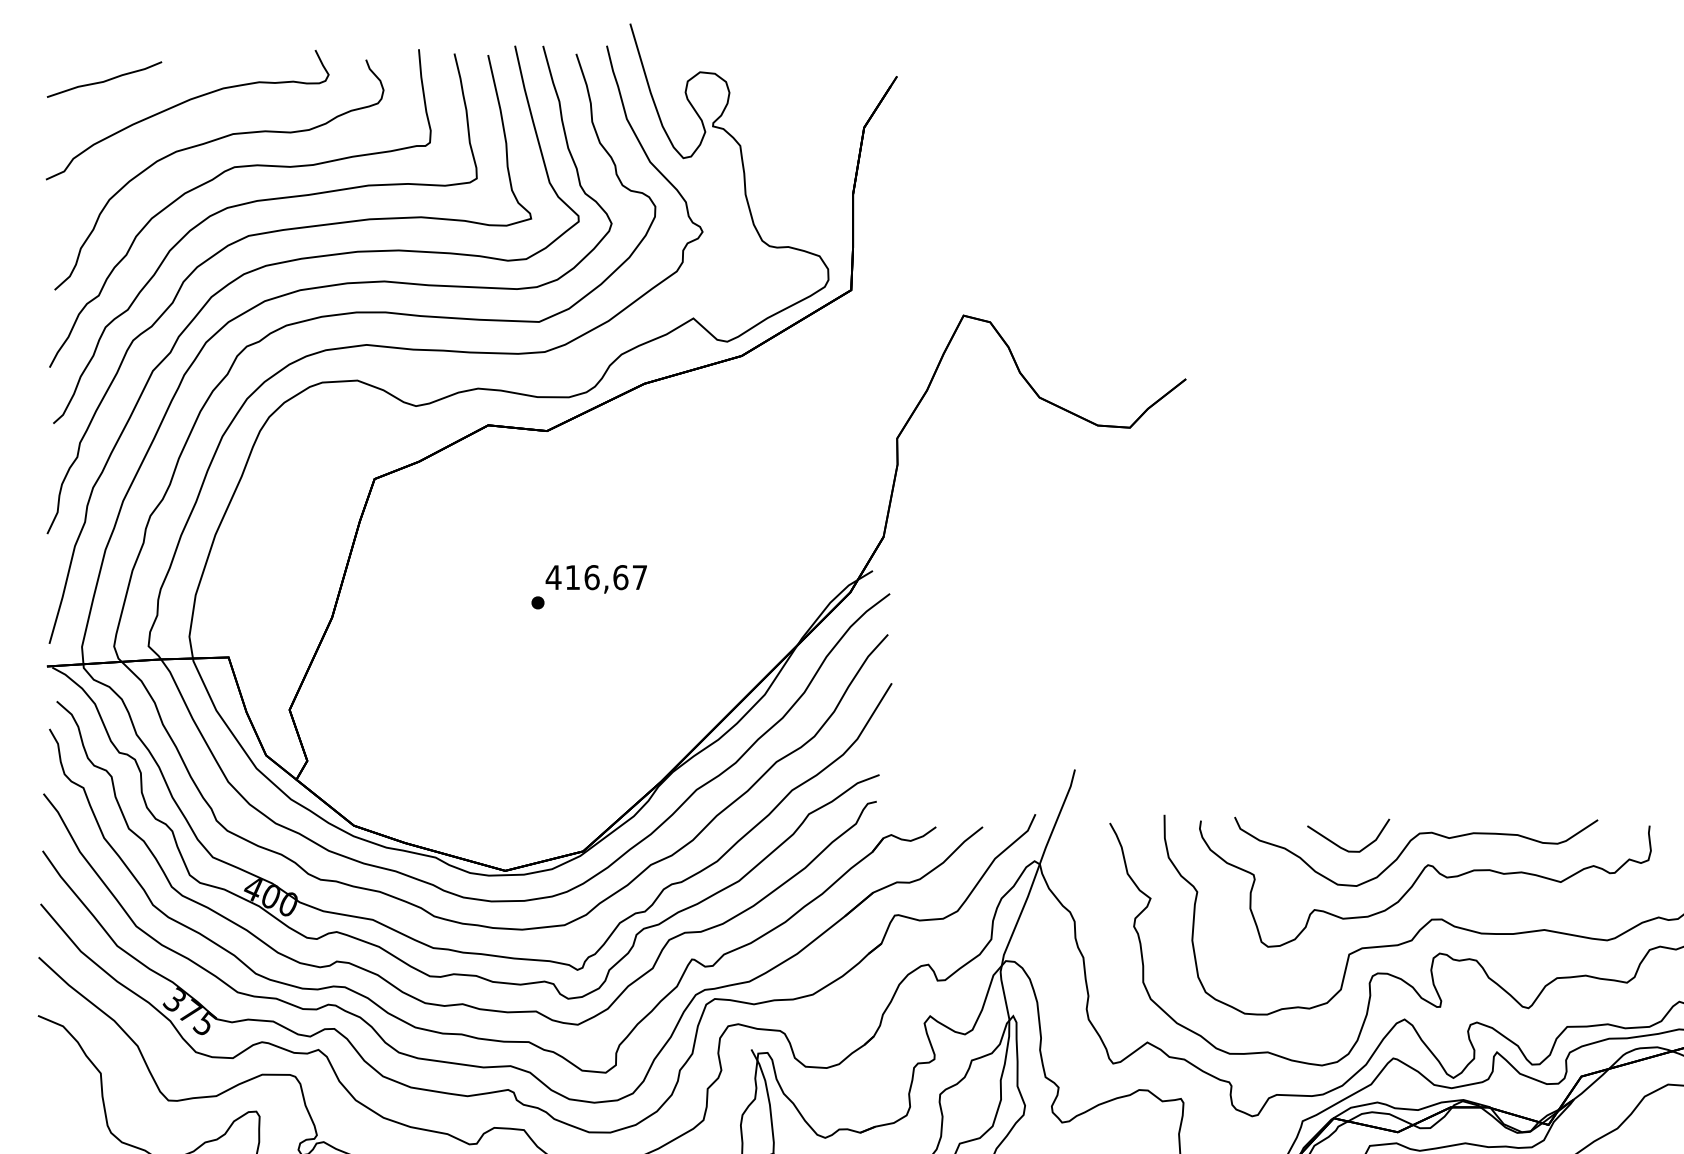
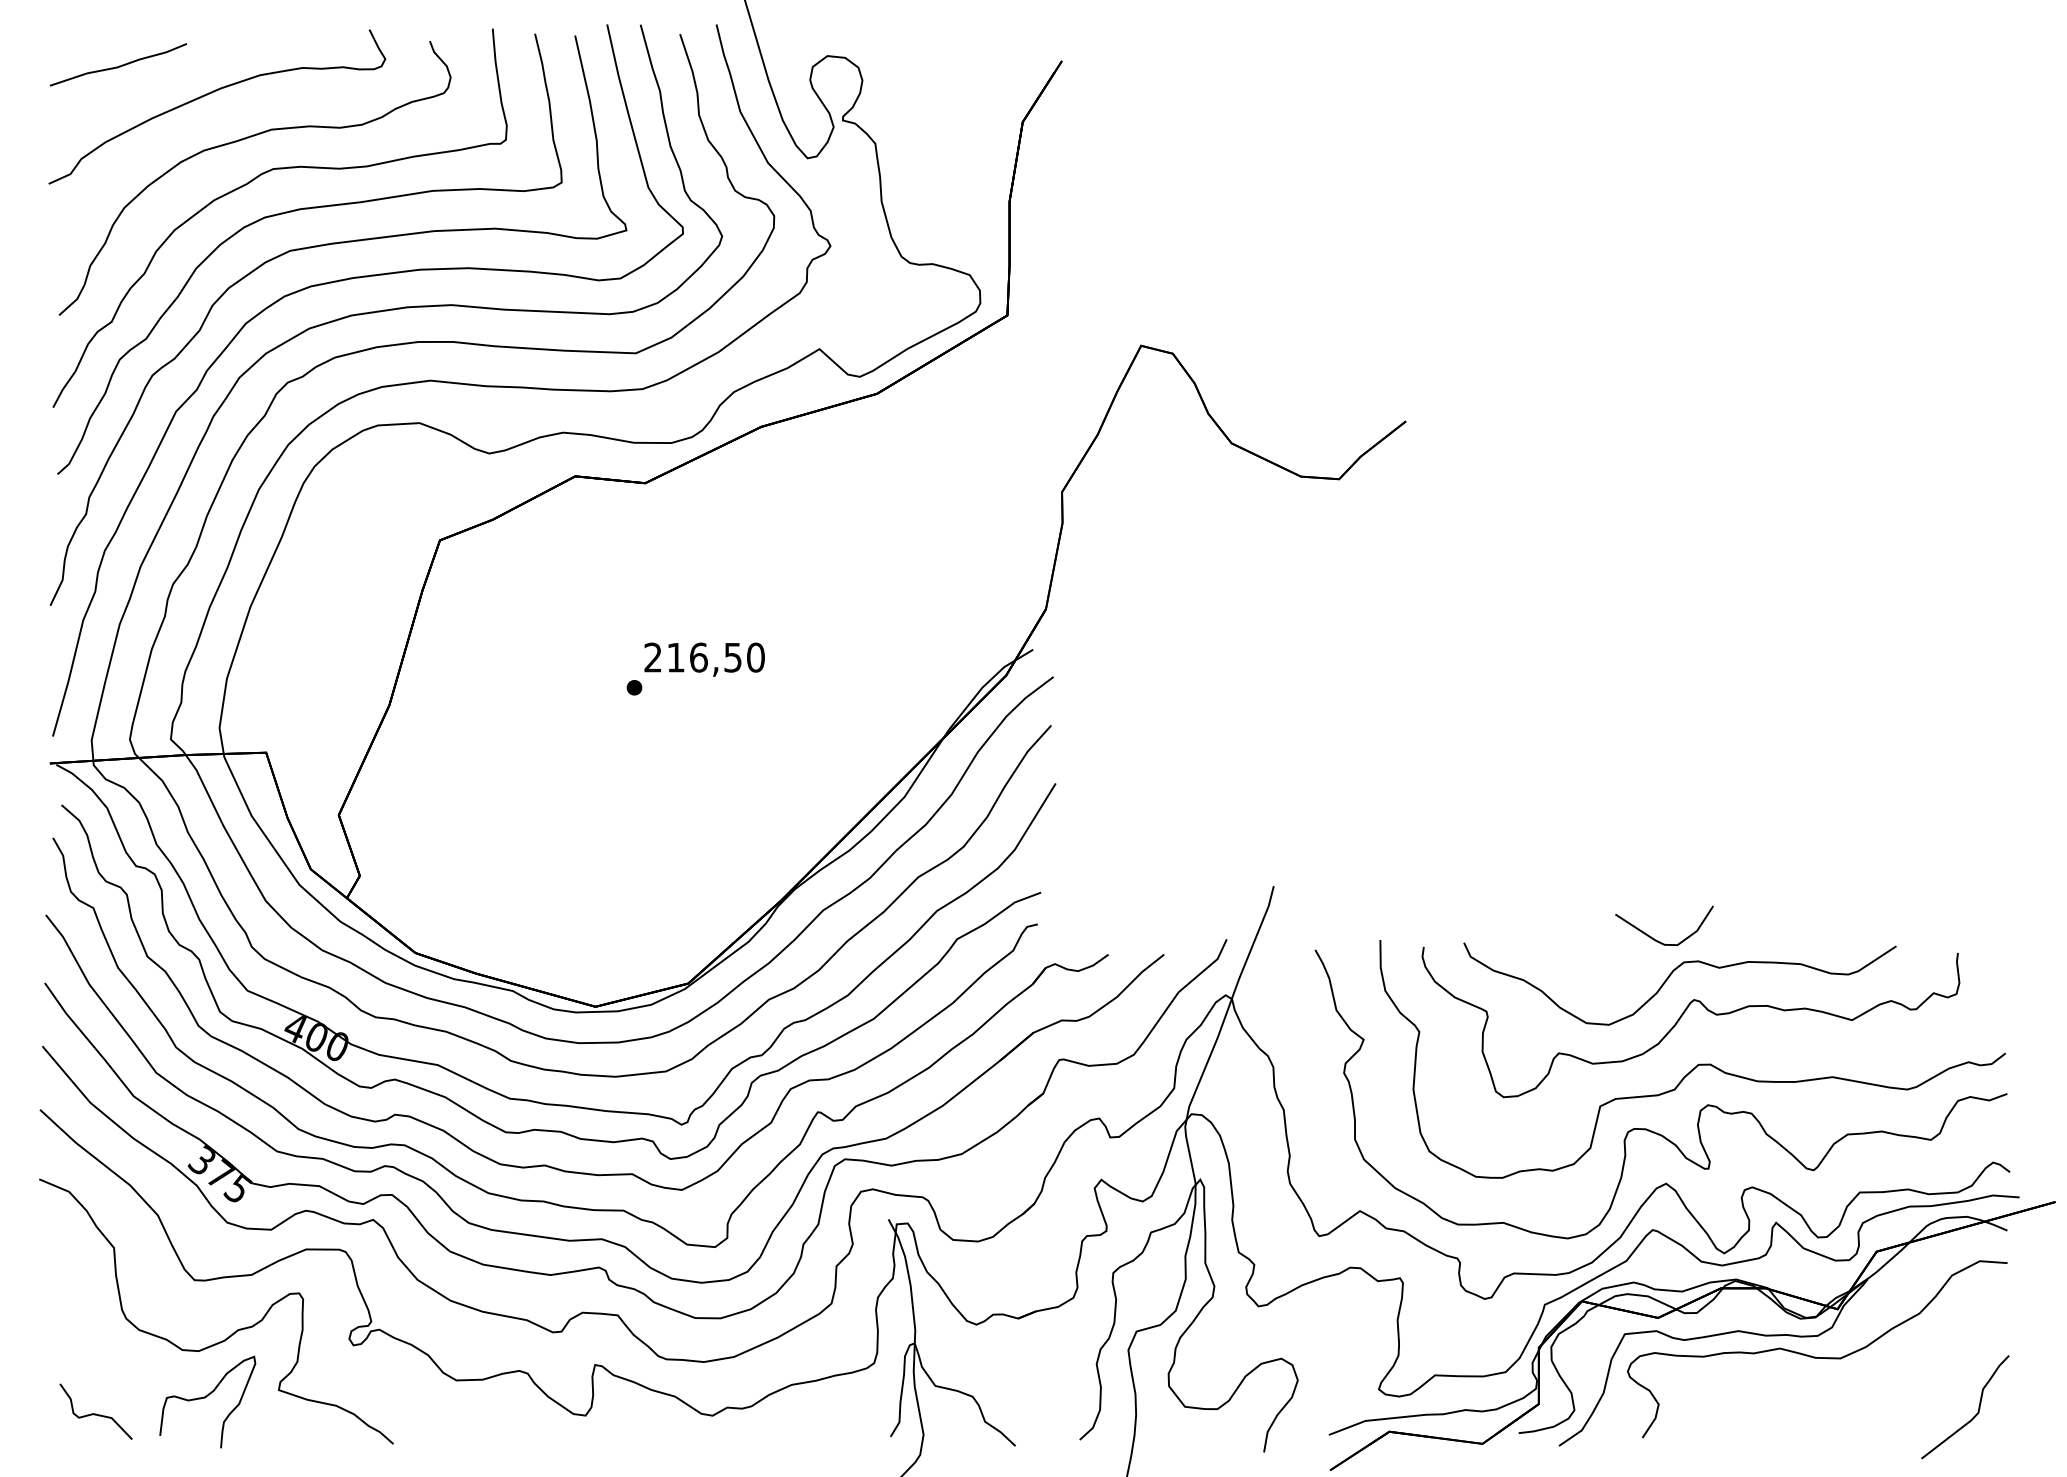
text: (595, 577) -> (703, 657), 416,67 -> 216,50
part: (1341, 847) -> (1656, 939), moved

